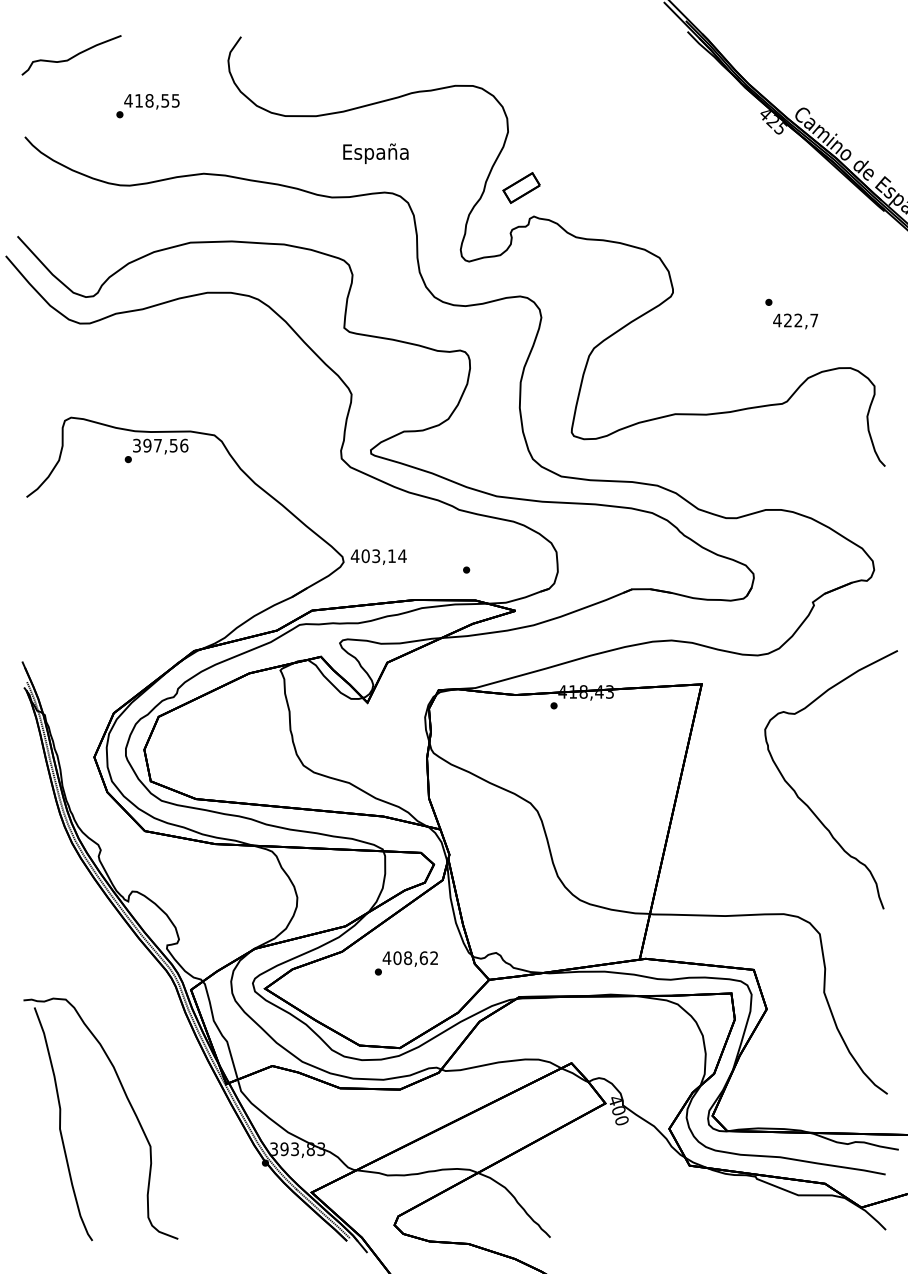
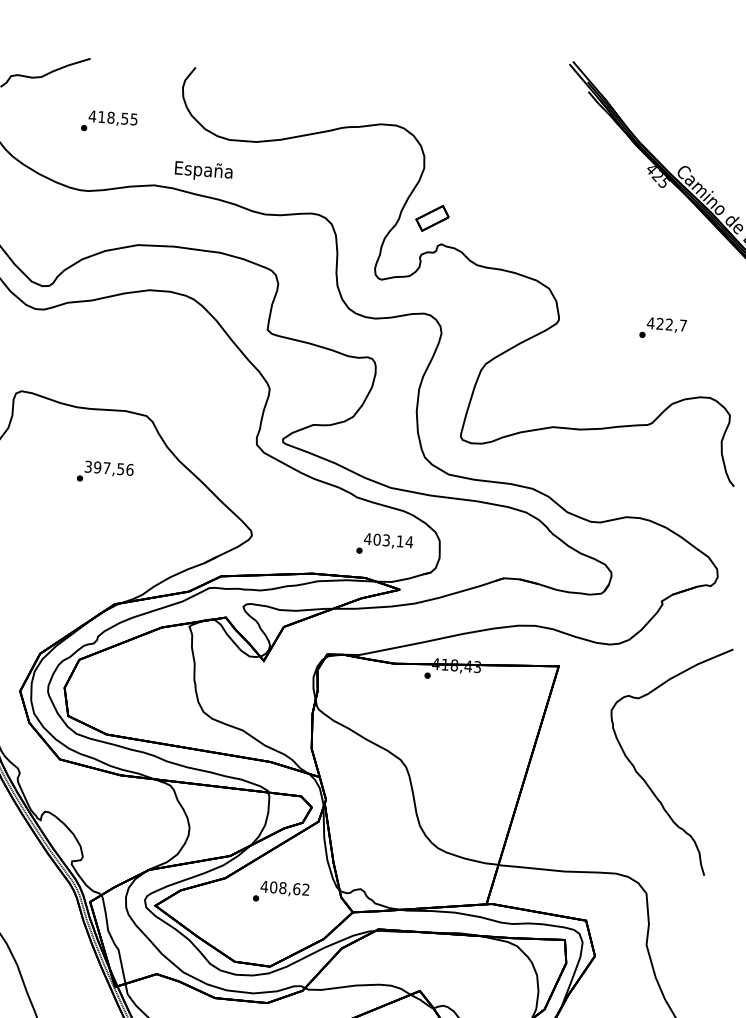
text: (375, 153) -> (203, 171), moved
text: (795, 321) -> (666, 325), moved
text: (156, 450) -> (105, 472), moved
text: (378, 556) -> (388, 540), moved

